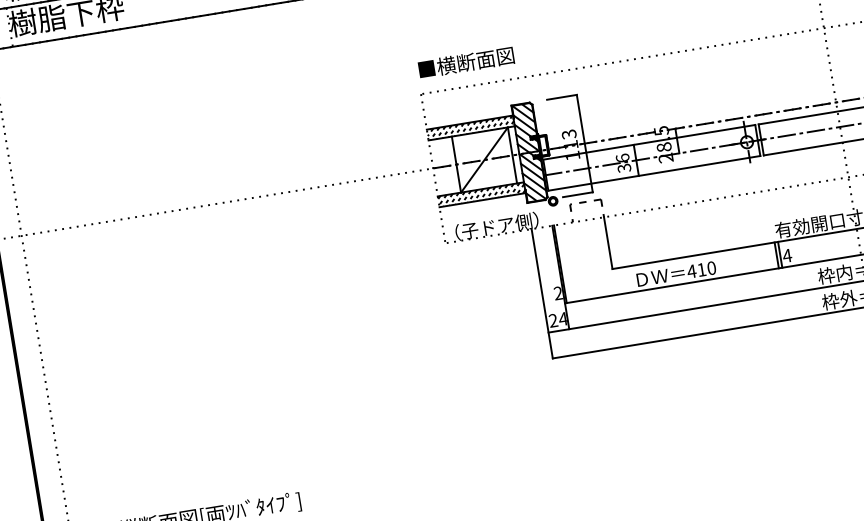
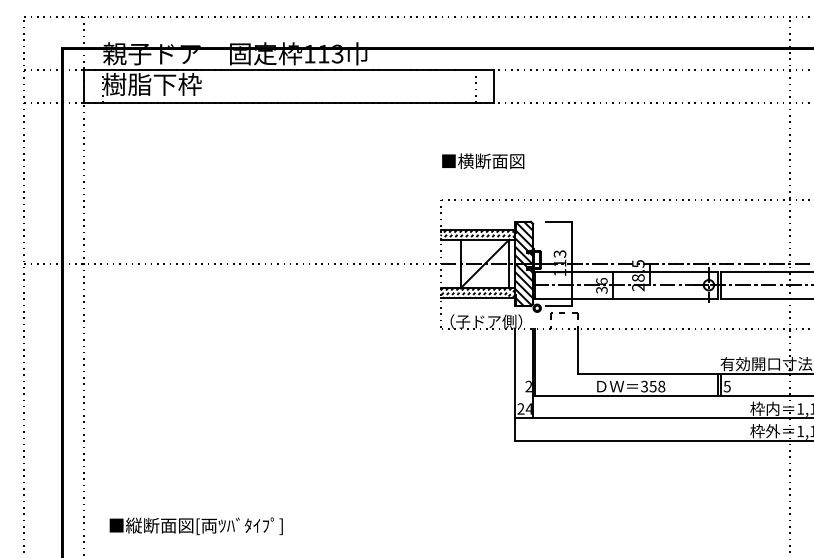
text: (466, 61) -> (483, 160), moved
text: (787, 255) -> (727, 386), 4 -> 5
text: (701, 269) -> (652, 386), 410 -> 358

